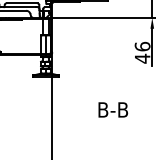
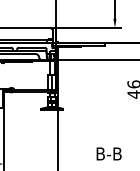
text: (112, 109) -> (108, 153), moved

